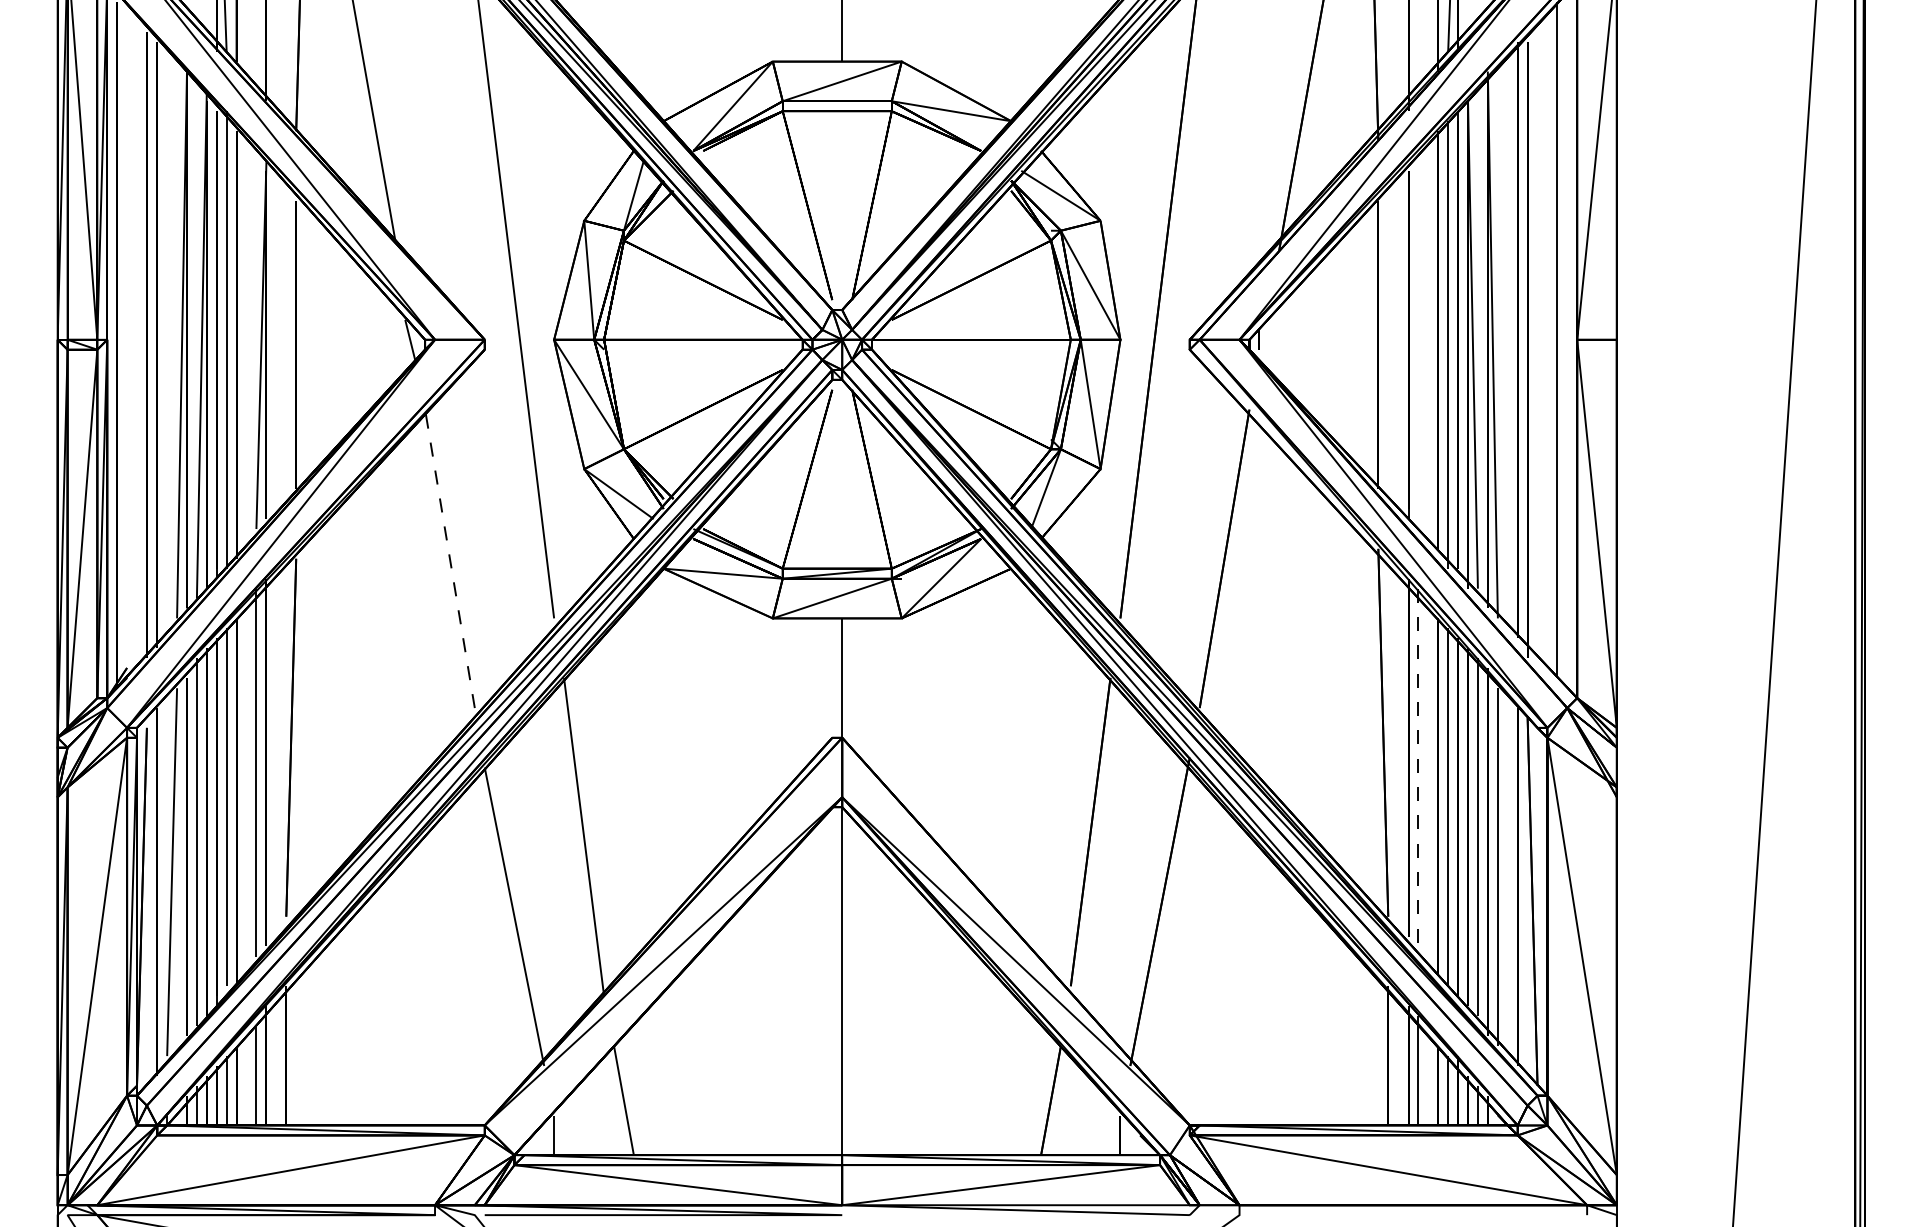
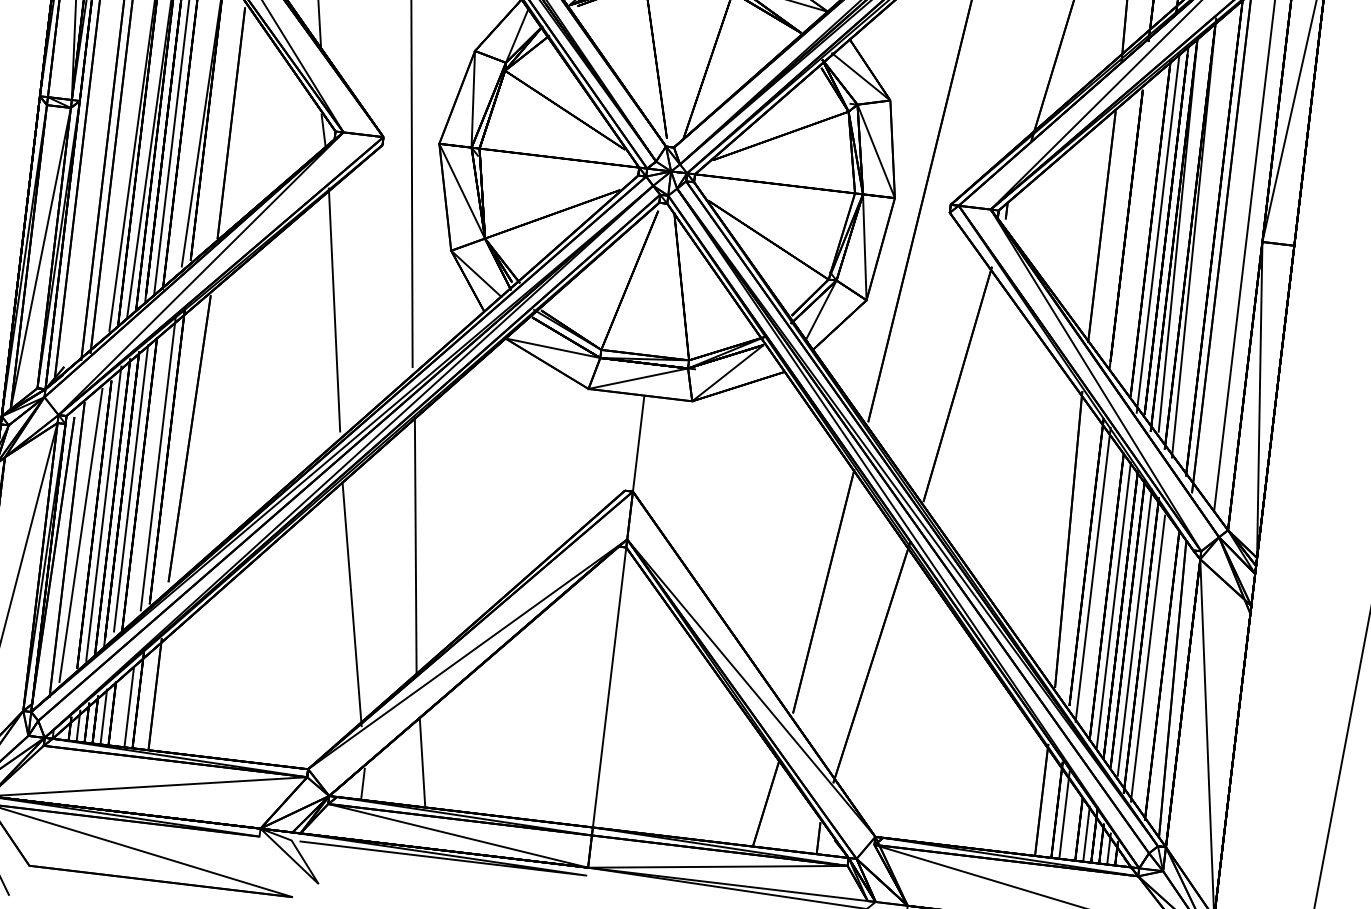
line: (449, 558) -> (334, 309), dashed -> solid
line: (1418, 772) -> (1093, 574), dashed -> solid

